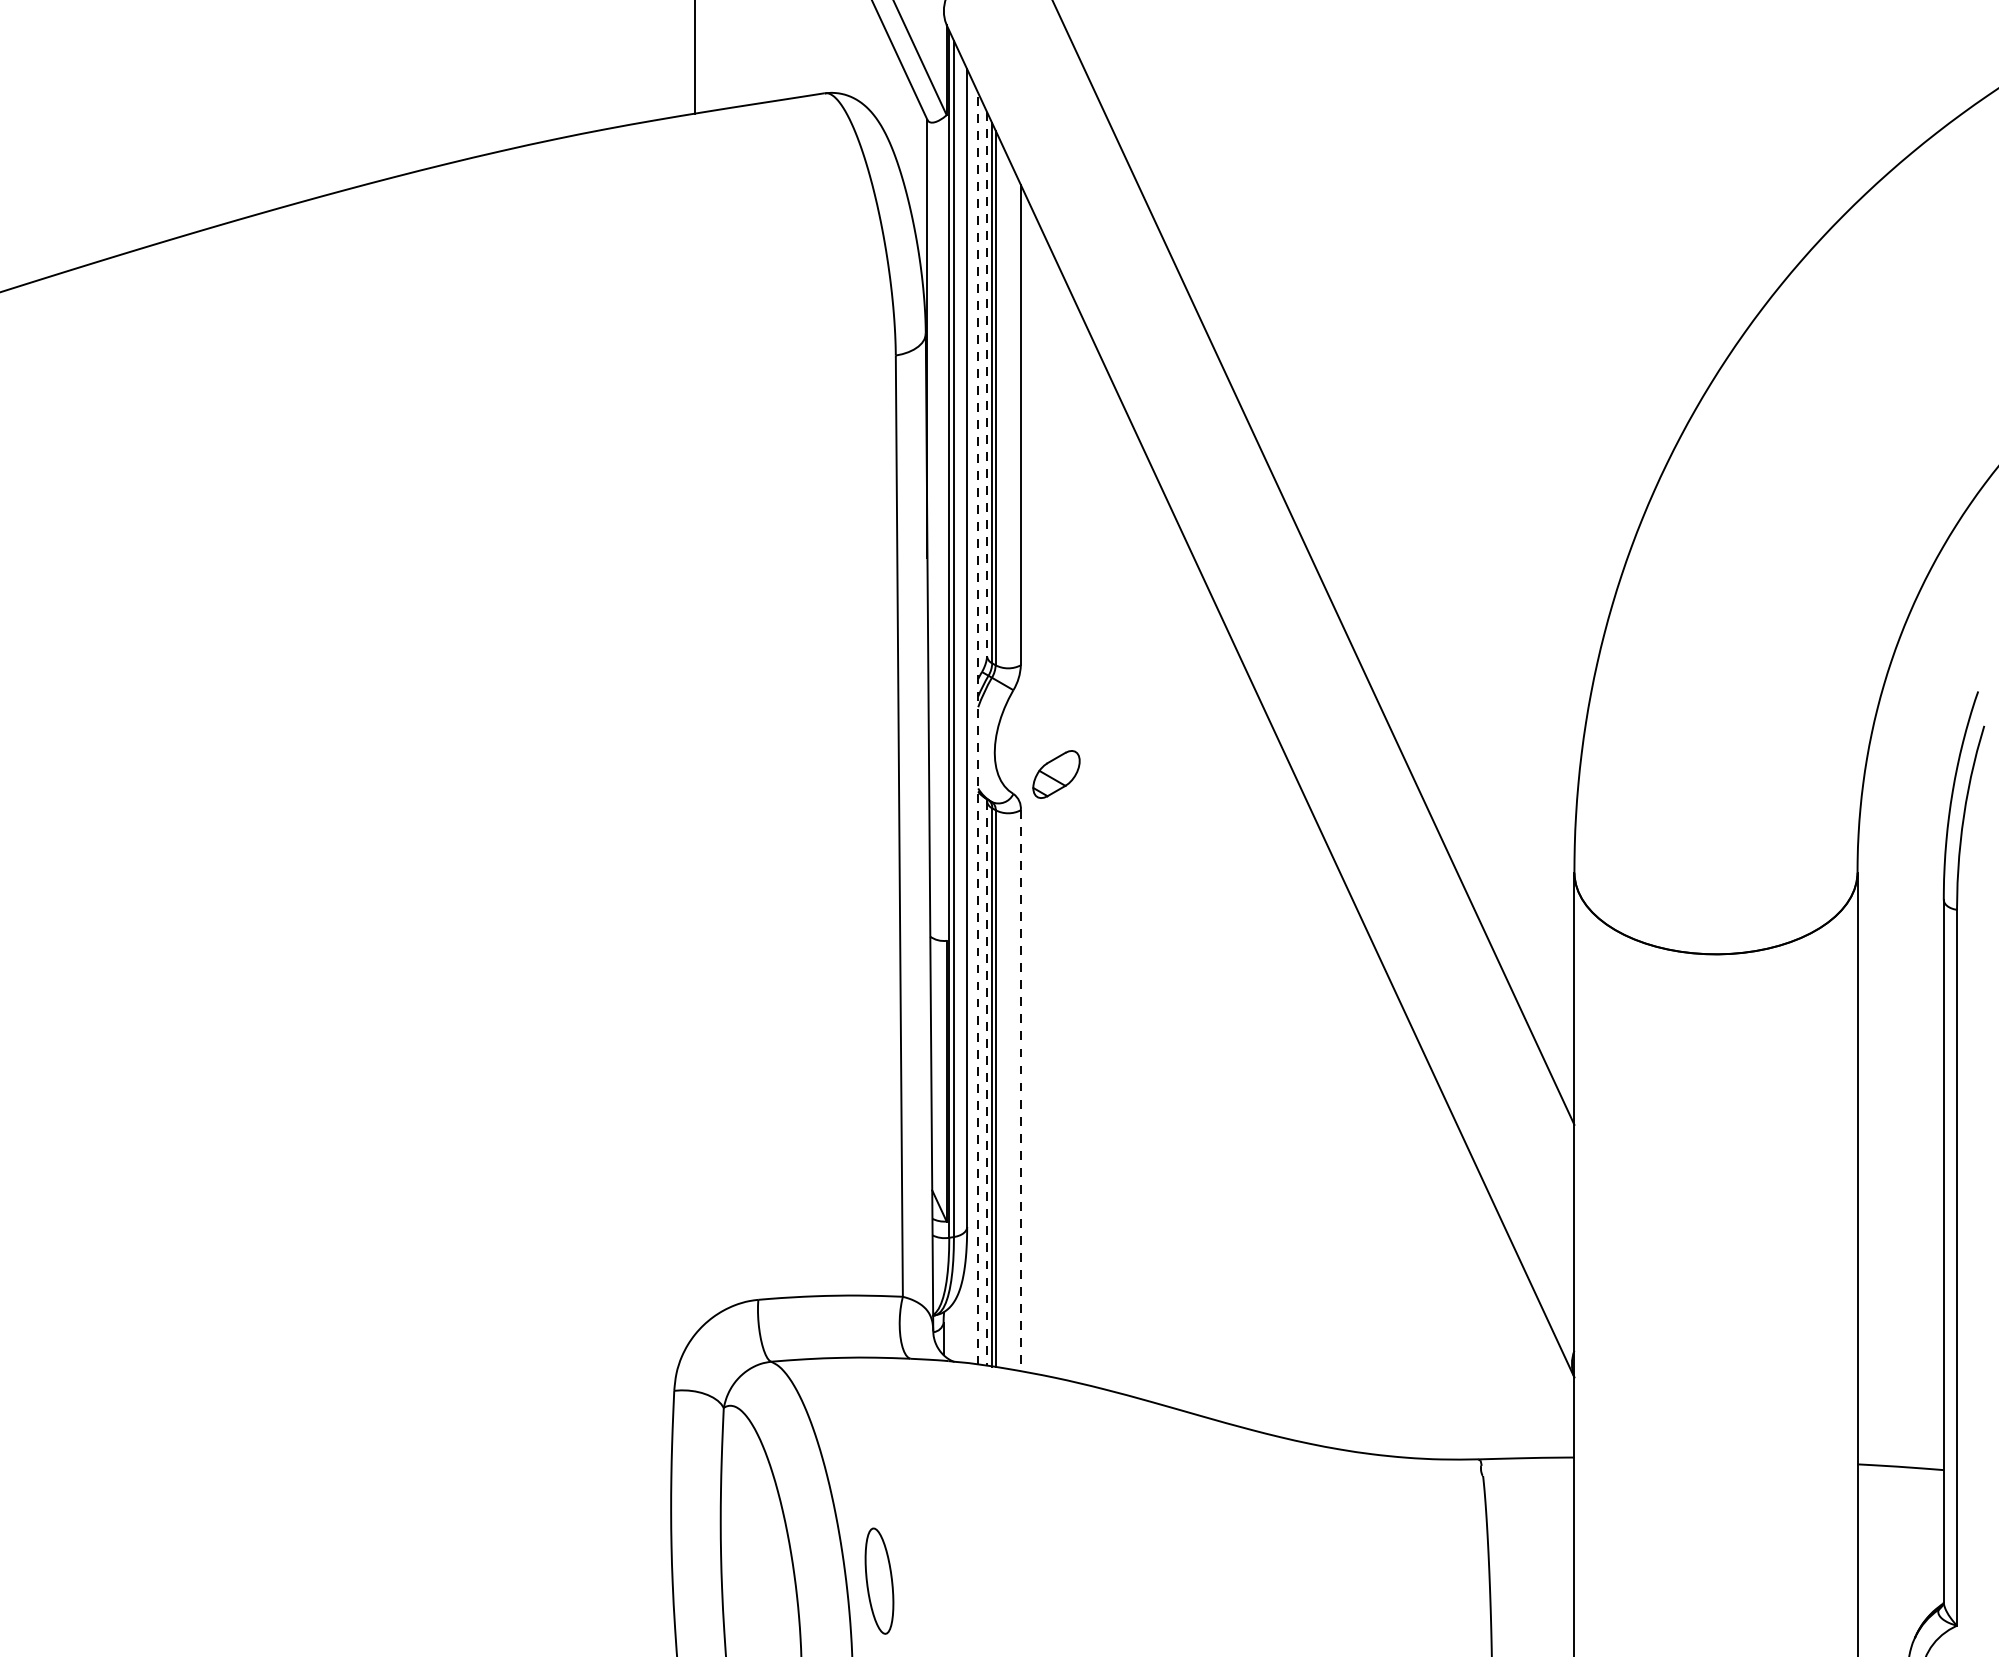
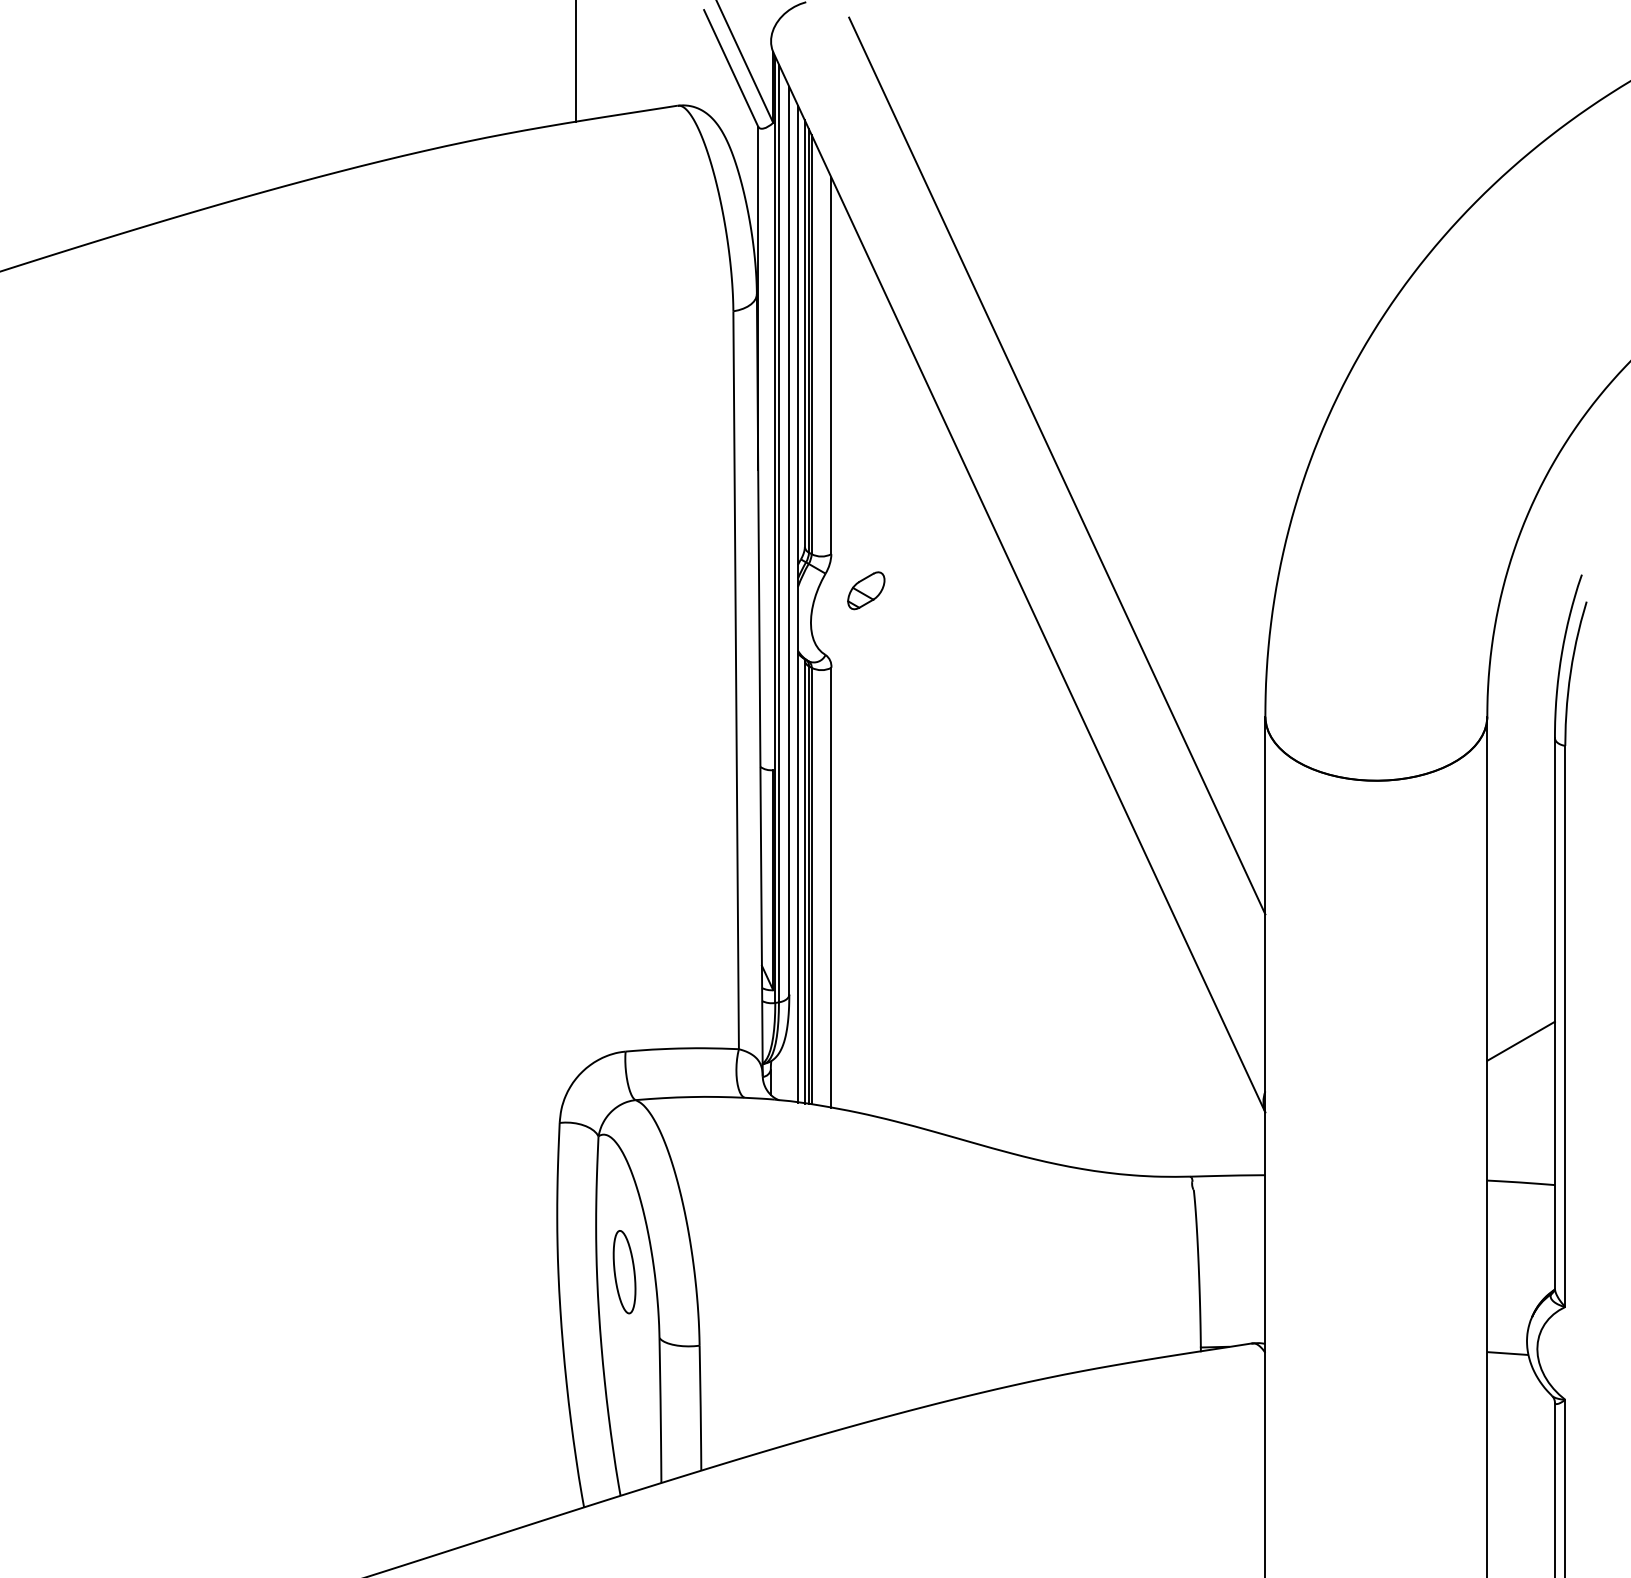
line: (986, 385) -> (804, 334), dashed -> solid
line: (977, 729) -> (797, 604), dashed -> solid
part: (1056, 774) -> (866, 590), moved
line: (986, 1084) -> (804, 882), dashed -> solid
line: (1020, 1090) -> (831, 887), dashed -> solid
line: (1899, 1285) -> (1520, 1040), added
part: (879, 1581) -> (624, 1272), moved

